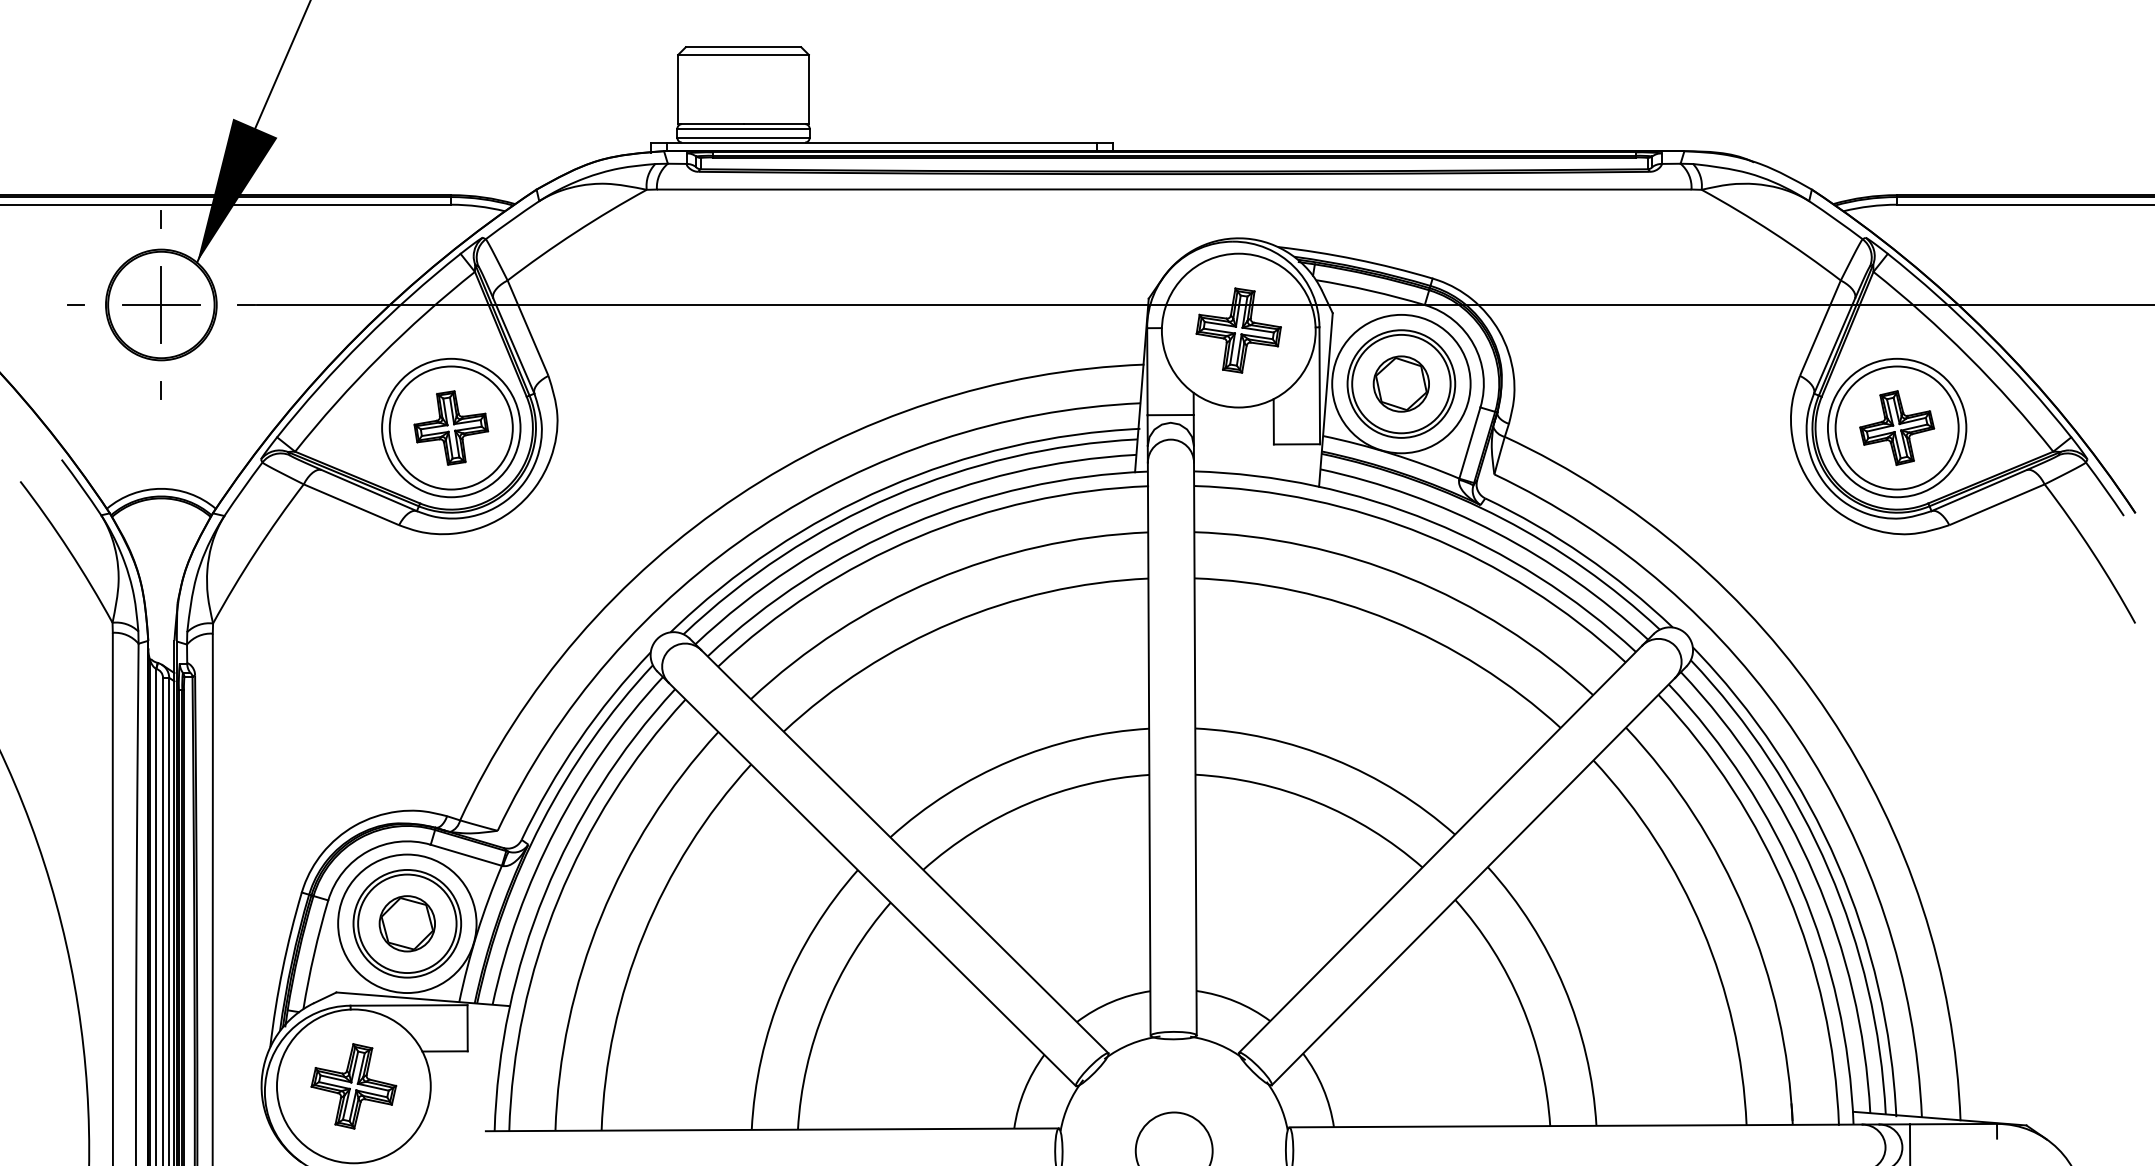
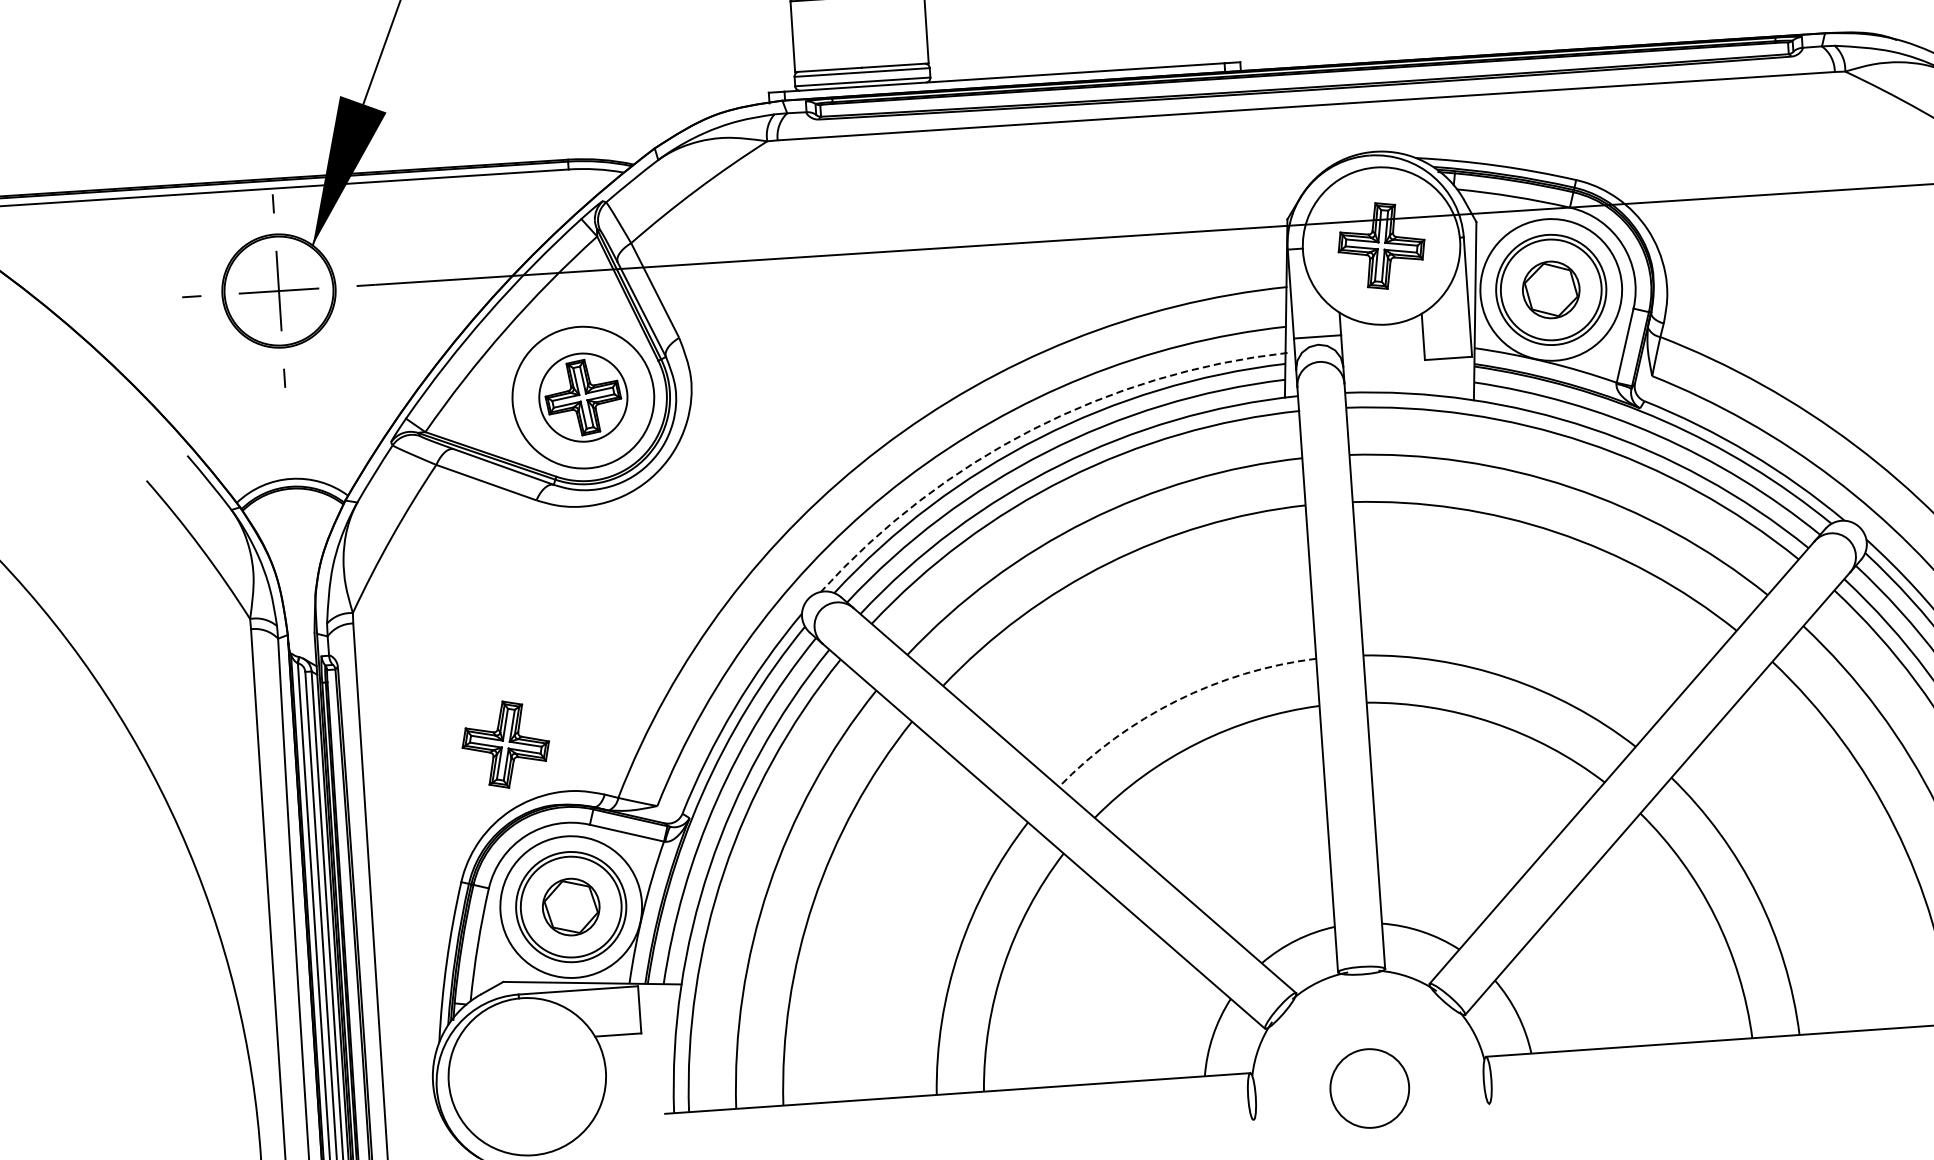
circle: (450, 427) -> (582, 397), size x0.7
arc: (886, 487) -> (1031, 429), solid -> dashed
arc: (1010, 760) -> (1176, 700), solid -> dashed
part: (353, 1086) -> (505, 744), moved

